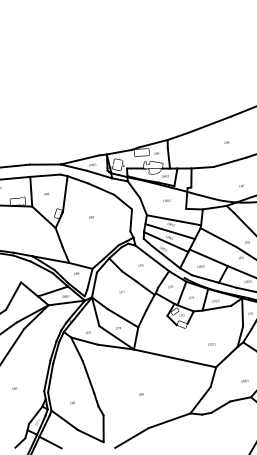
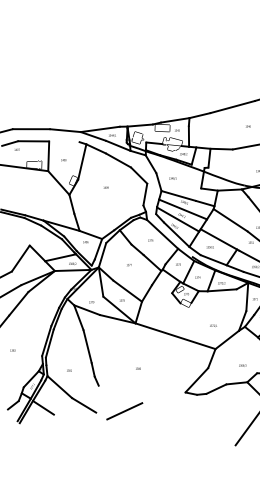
line: (45, 175) -> (64, 141), removed
text: (166, 200) -> (172, 178), moved
line: (169, 420) -> (163, 397), removed
line: (103, 429) -> (97, 399), removed

